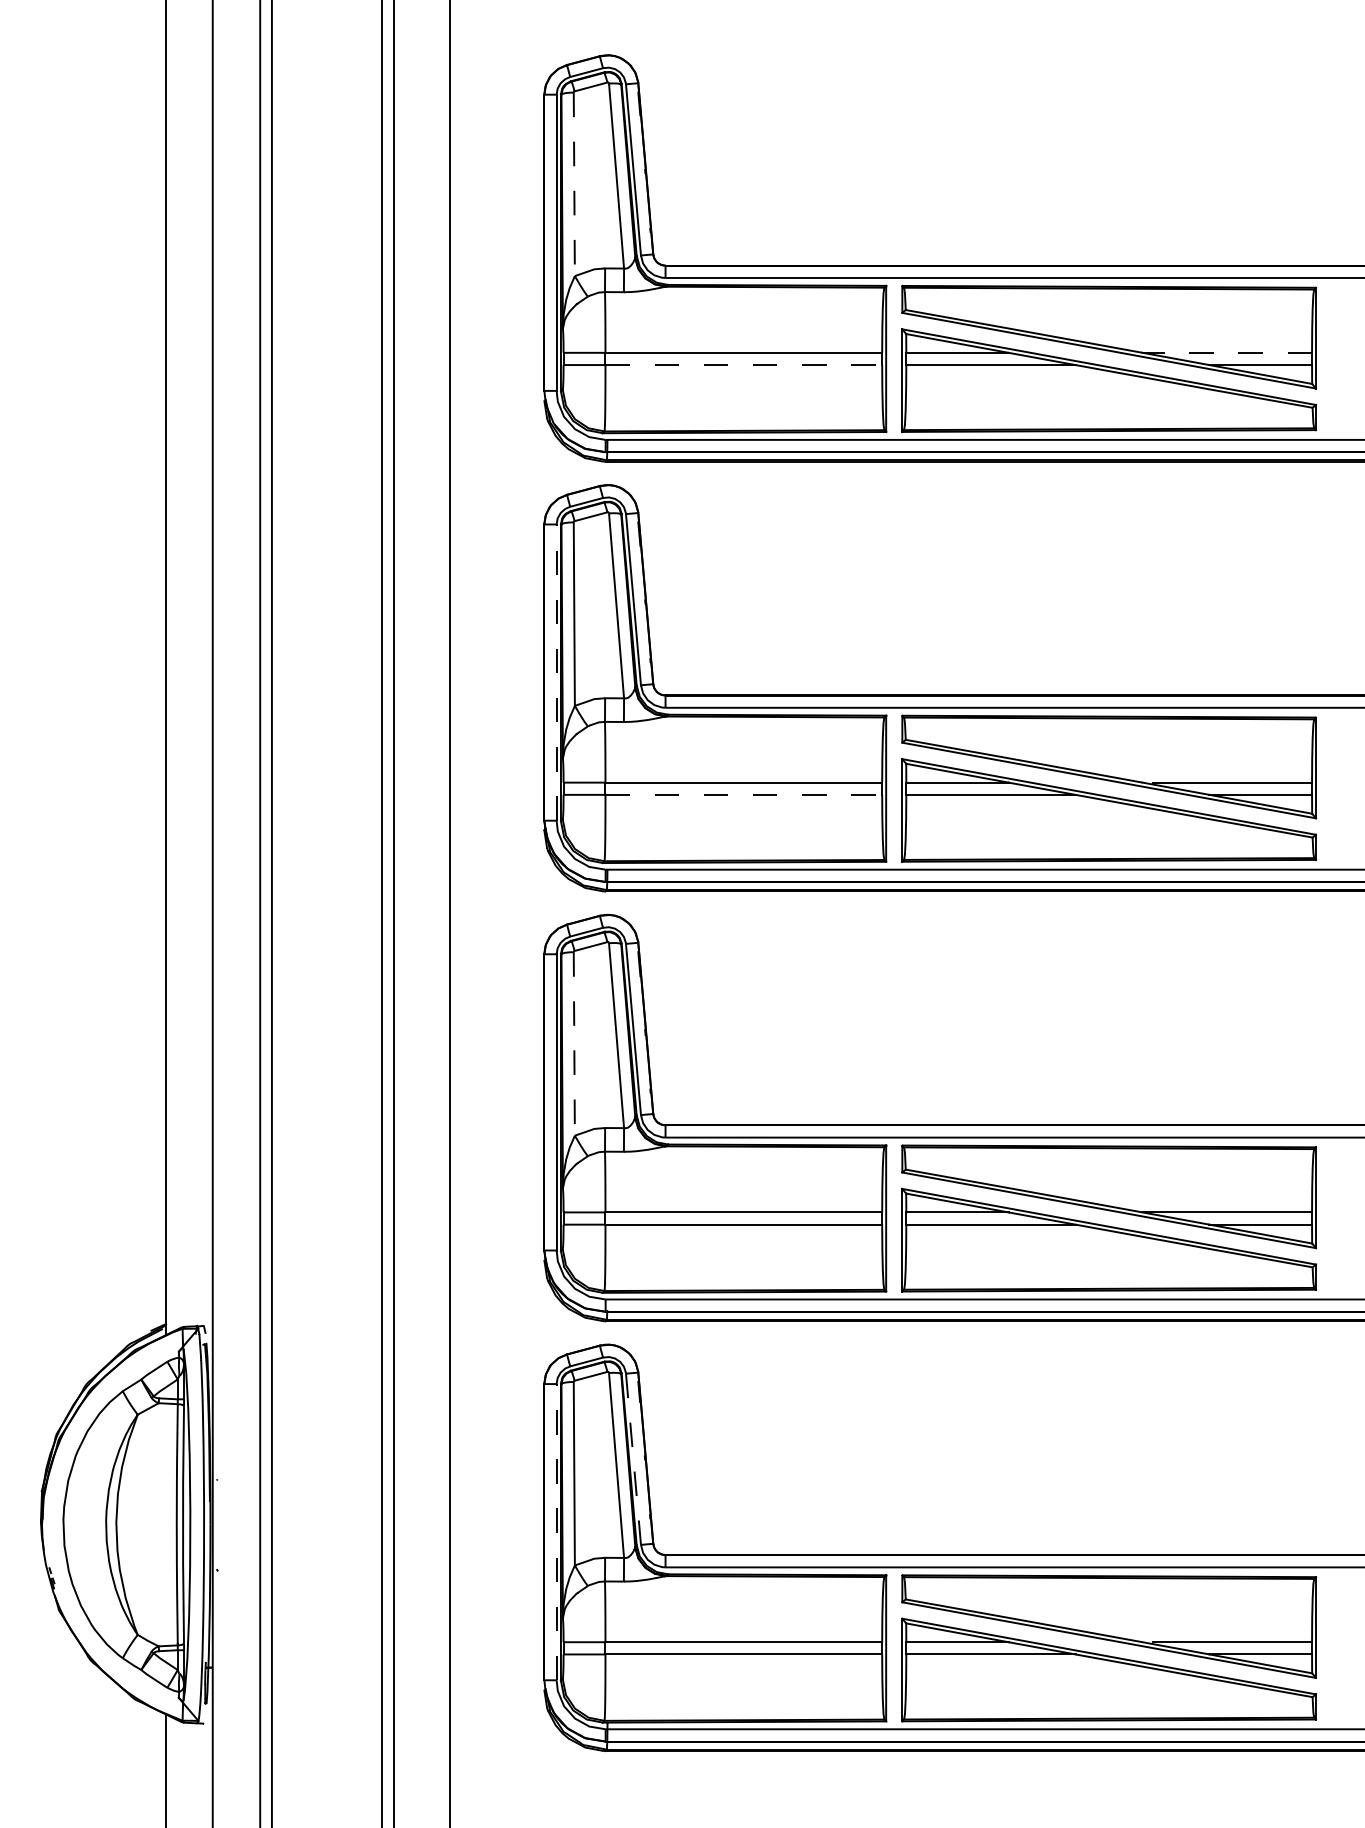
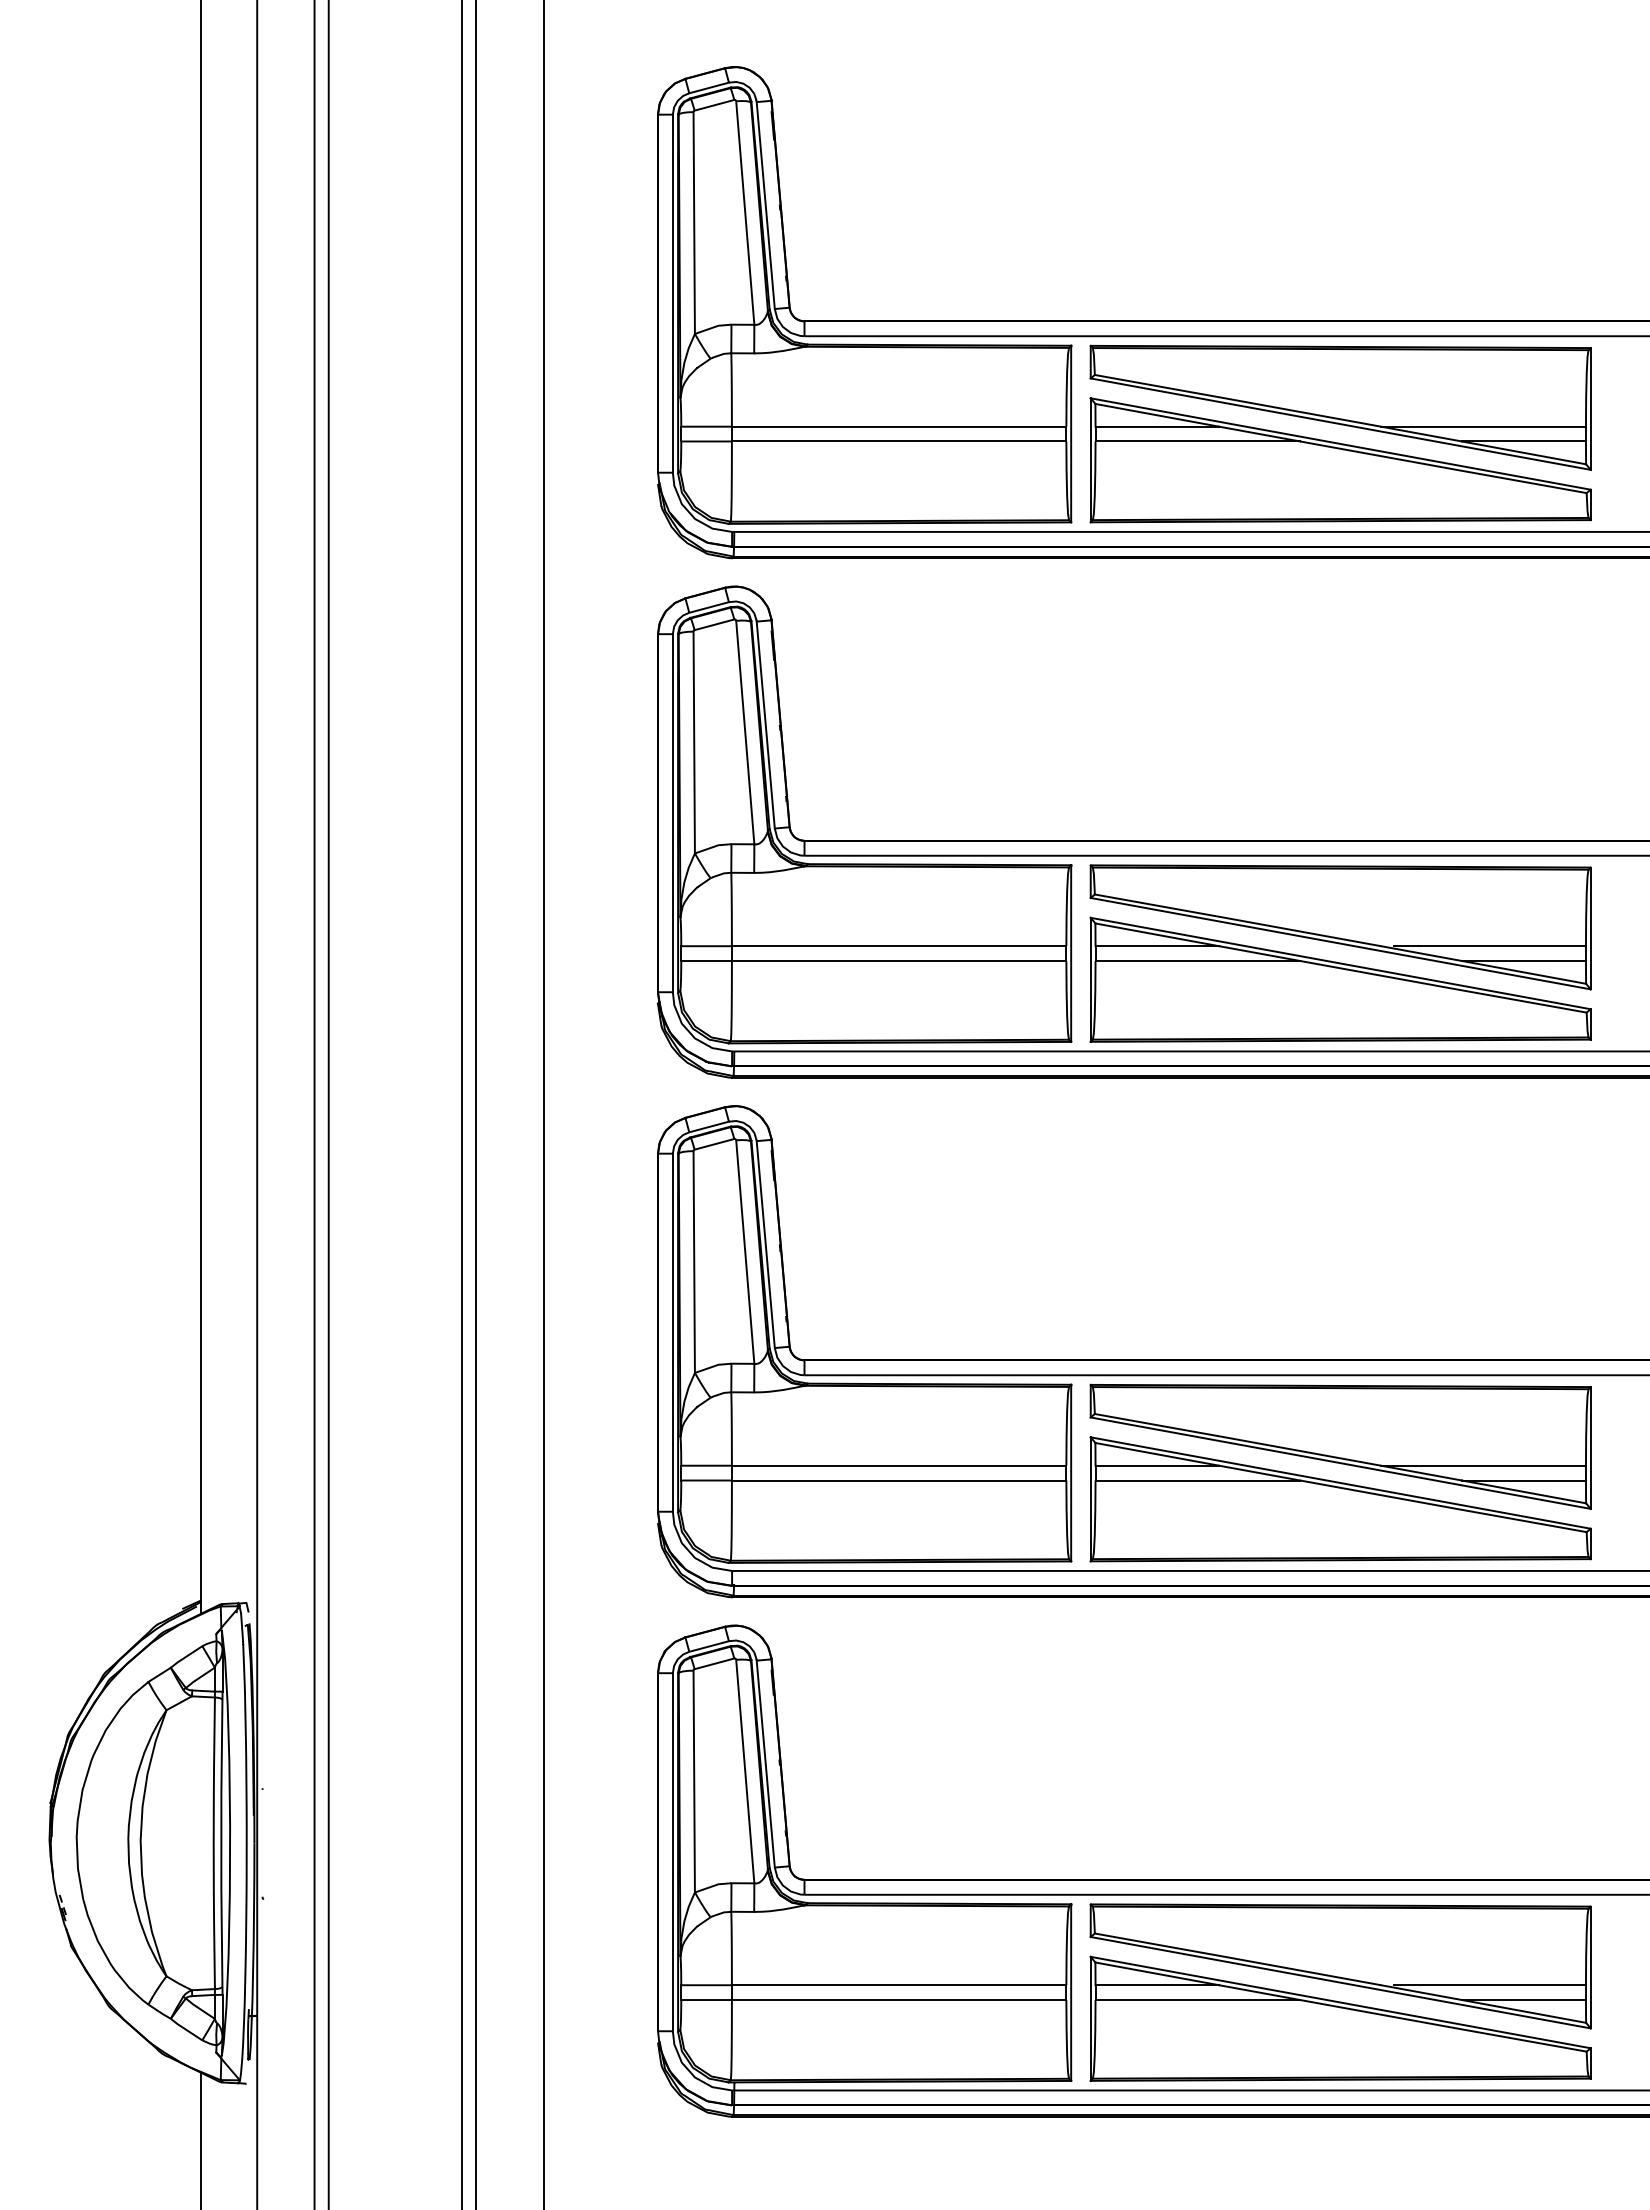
line: (574, 184) -> (694, 223), dashed -> solid
line: (1227, 352) -> (1483, 426), dashed -> solid
line: (744, 365) -> (899, 441), dashed -> solid
line: (556, 672) -> (672, 812), dashed -> solid
line: (744, 794) -> (899, 960), dashed -> solid
line: (574, 1044) -> (694, 1262), dashed -> solid
line: (633, 1459) -> (765, 1764), dashed -> solid
line: (556, 1531) -> (672, 1851), dashed -> solid

